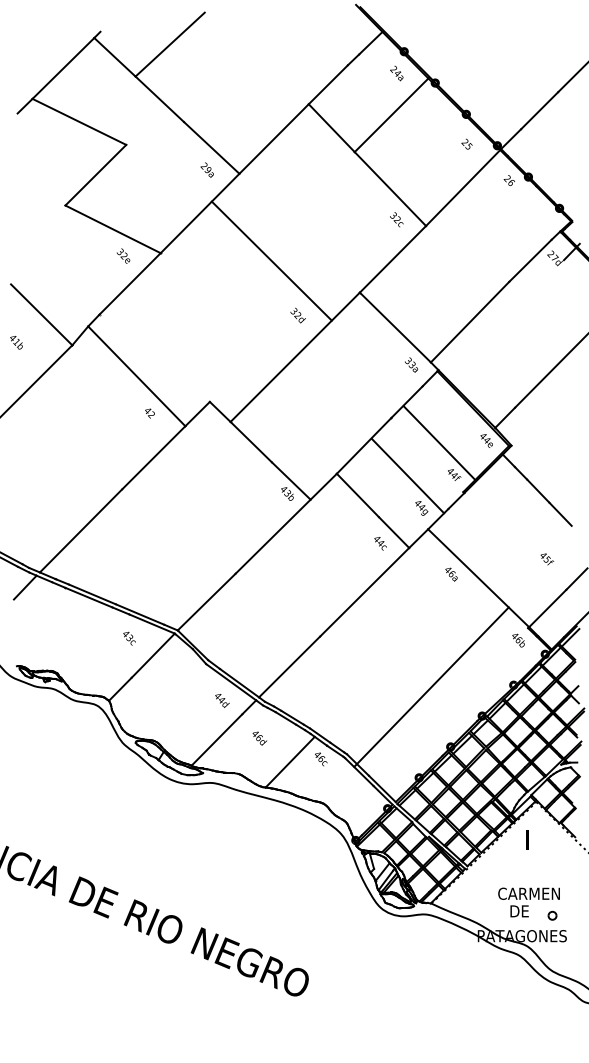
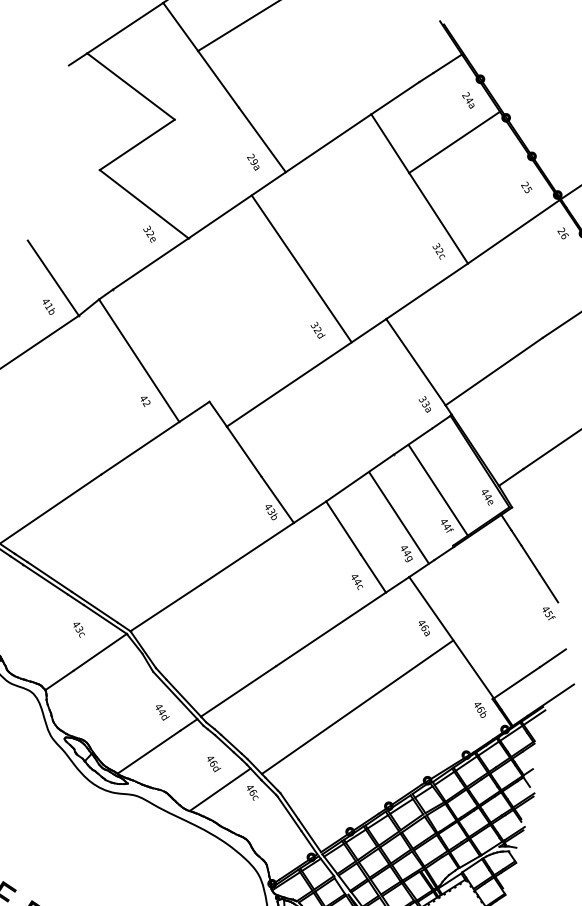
text: (16, 342) -> (48, 306), moved
text: (547, 559) -> (549, 614), moved
line: (431, 686) -> (357, 706), moved
text: (259, 738) -> (213, 764), moved

